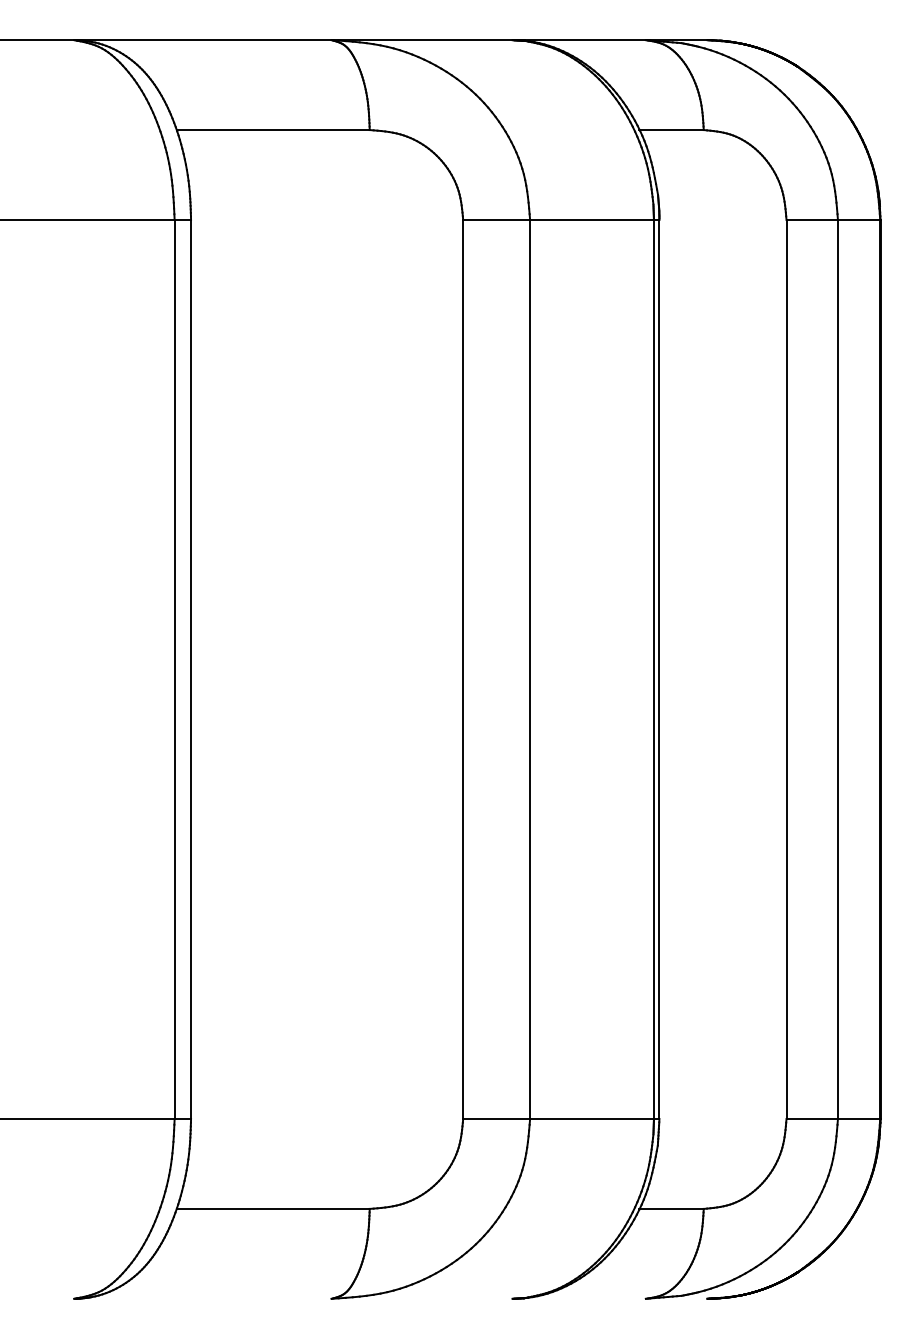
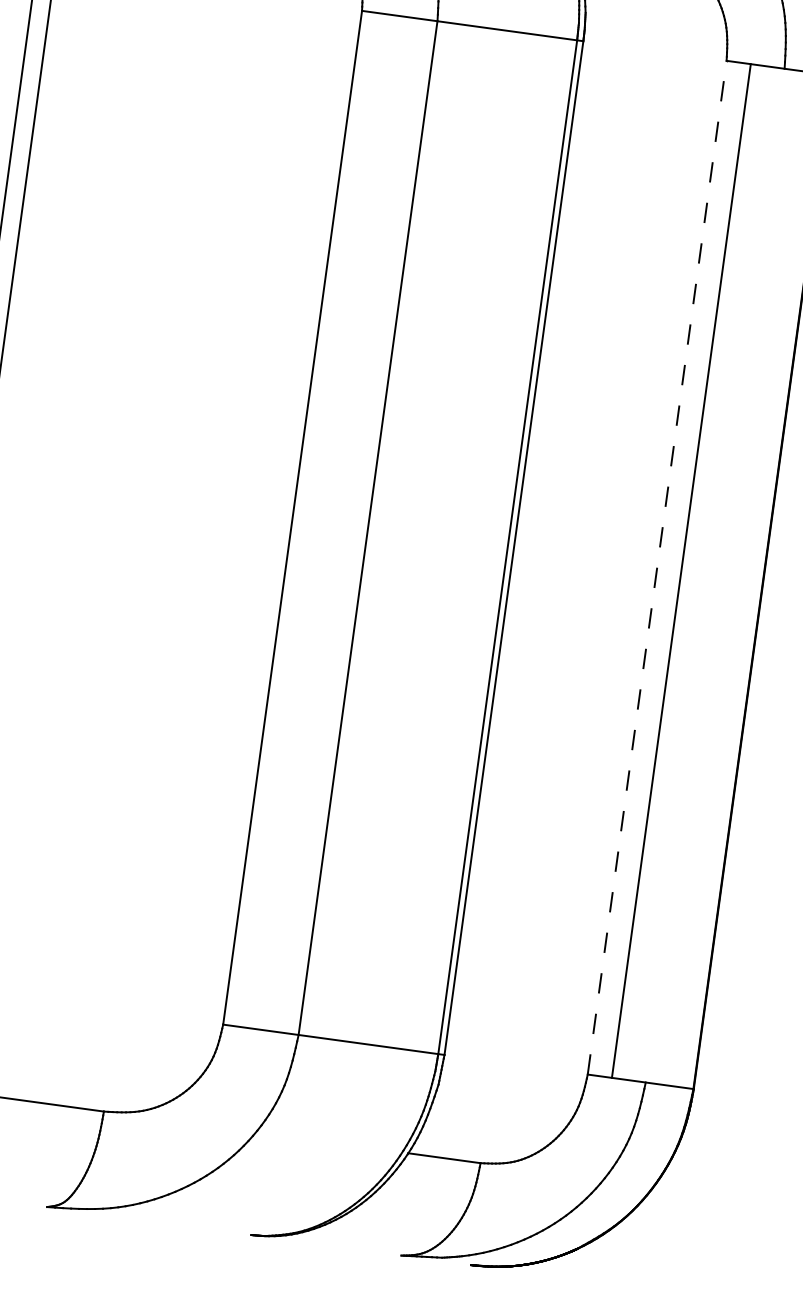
line: (786, 669) -> (657, 567), solid -> dashed
line: (837, 669) -> (680, 570), moved

